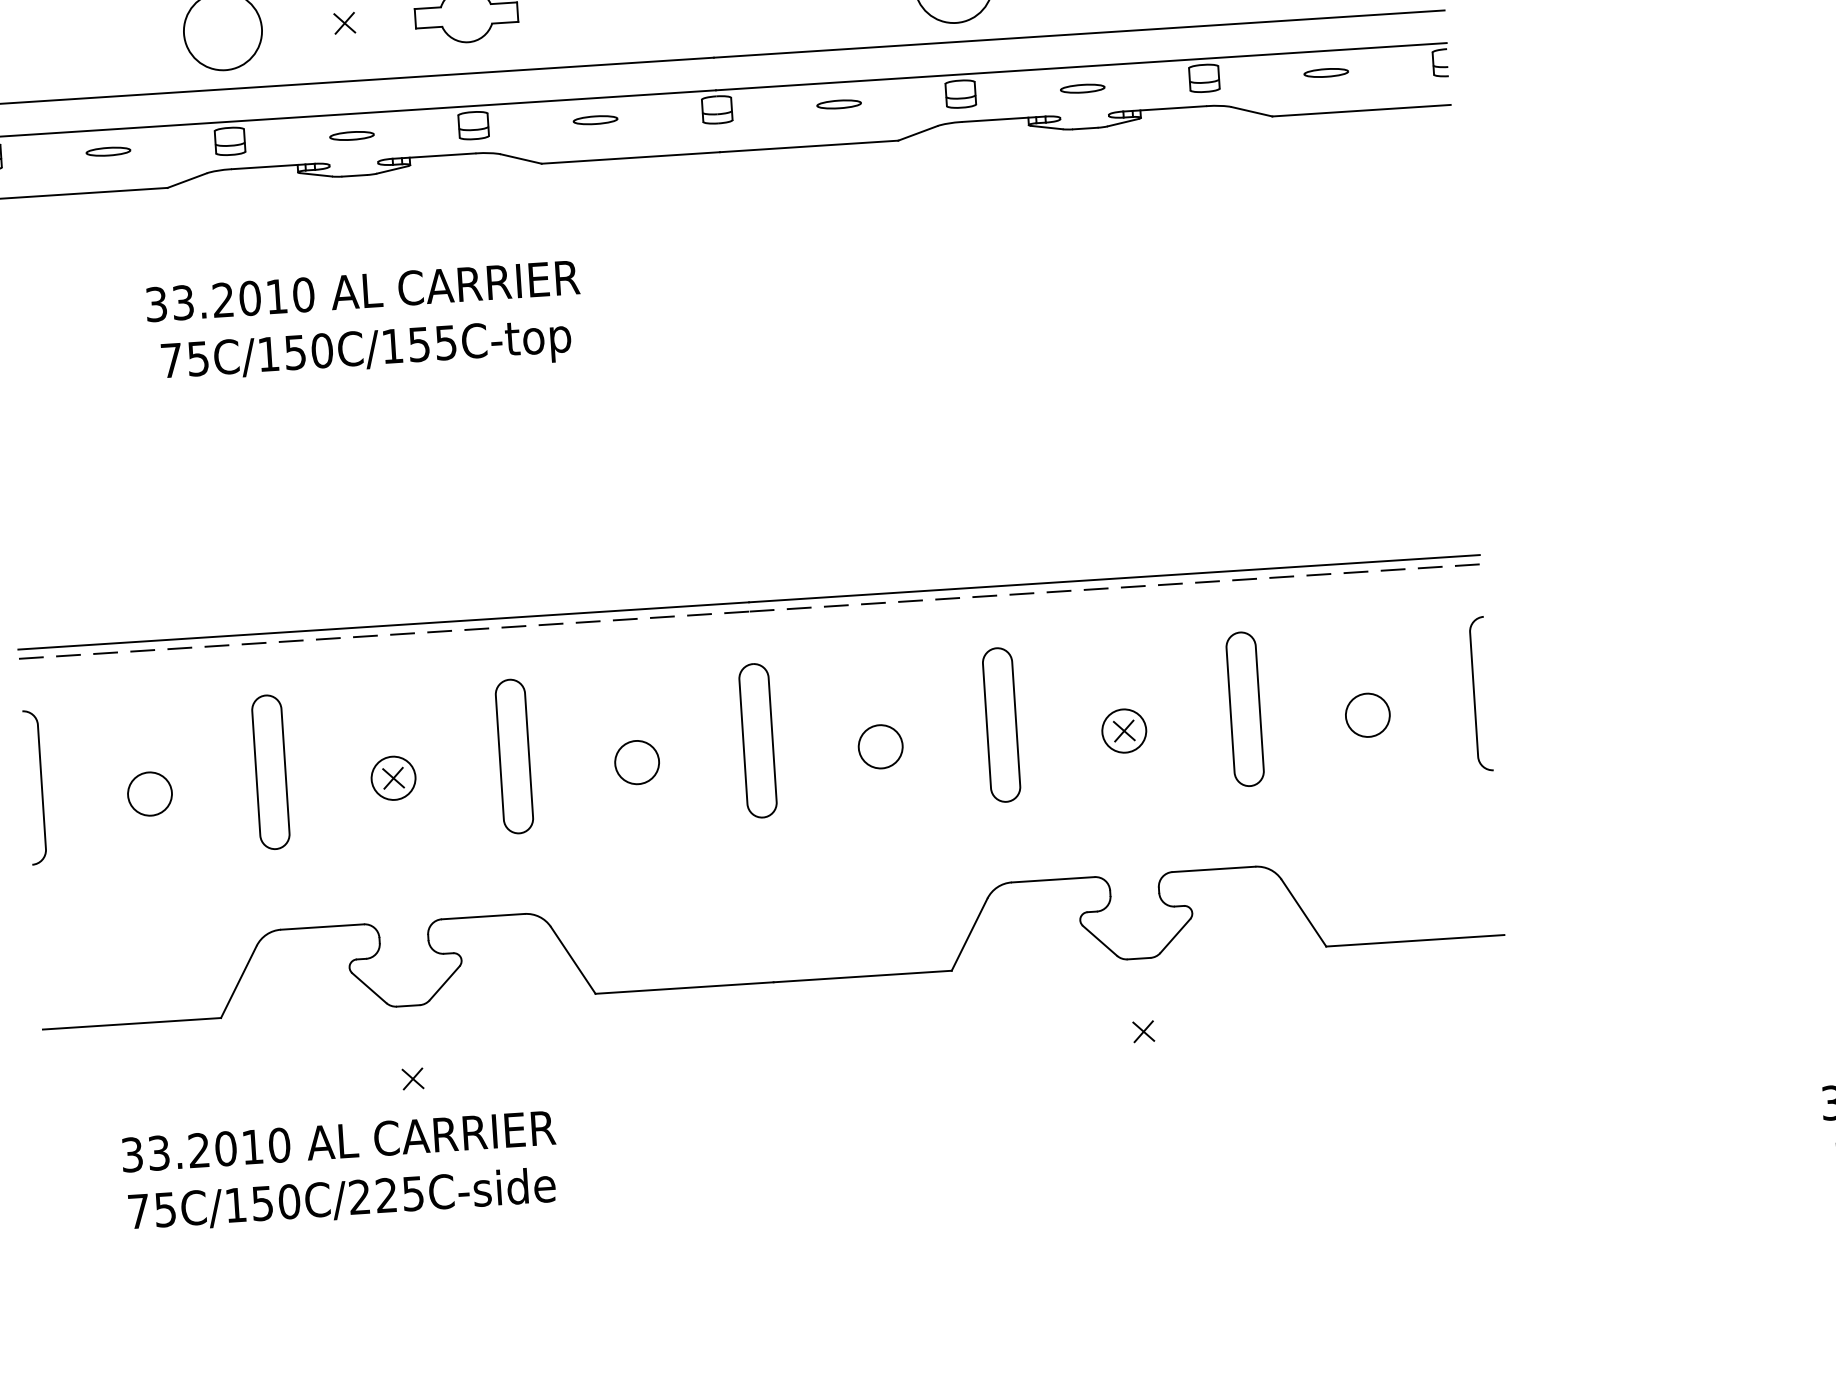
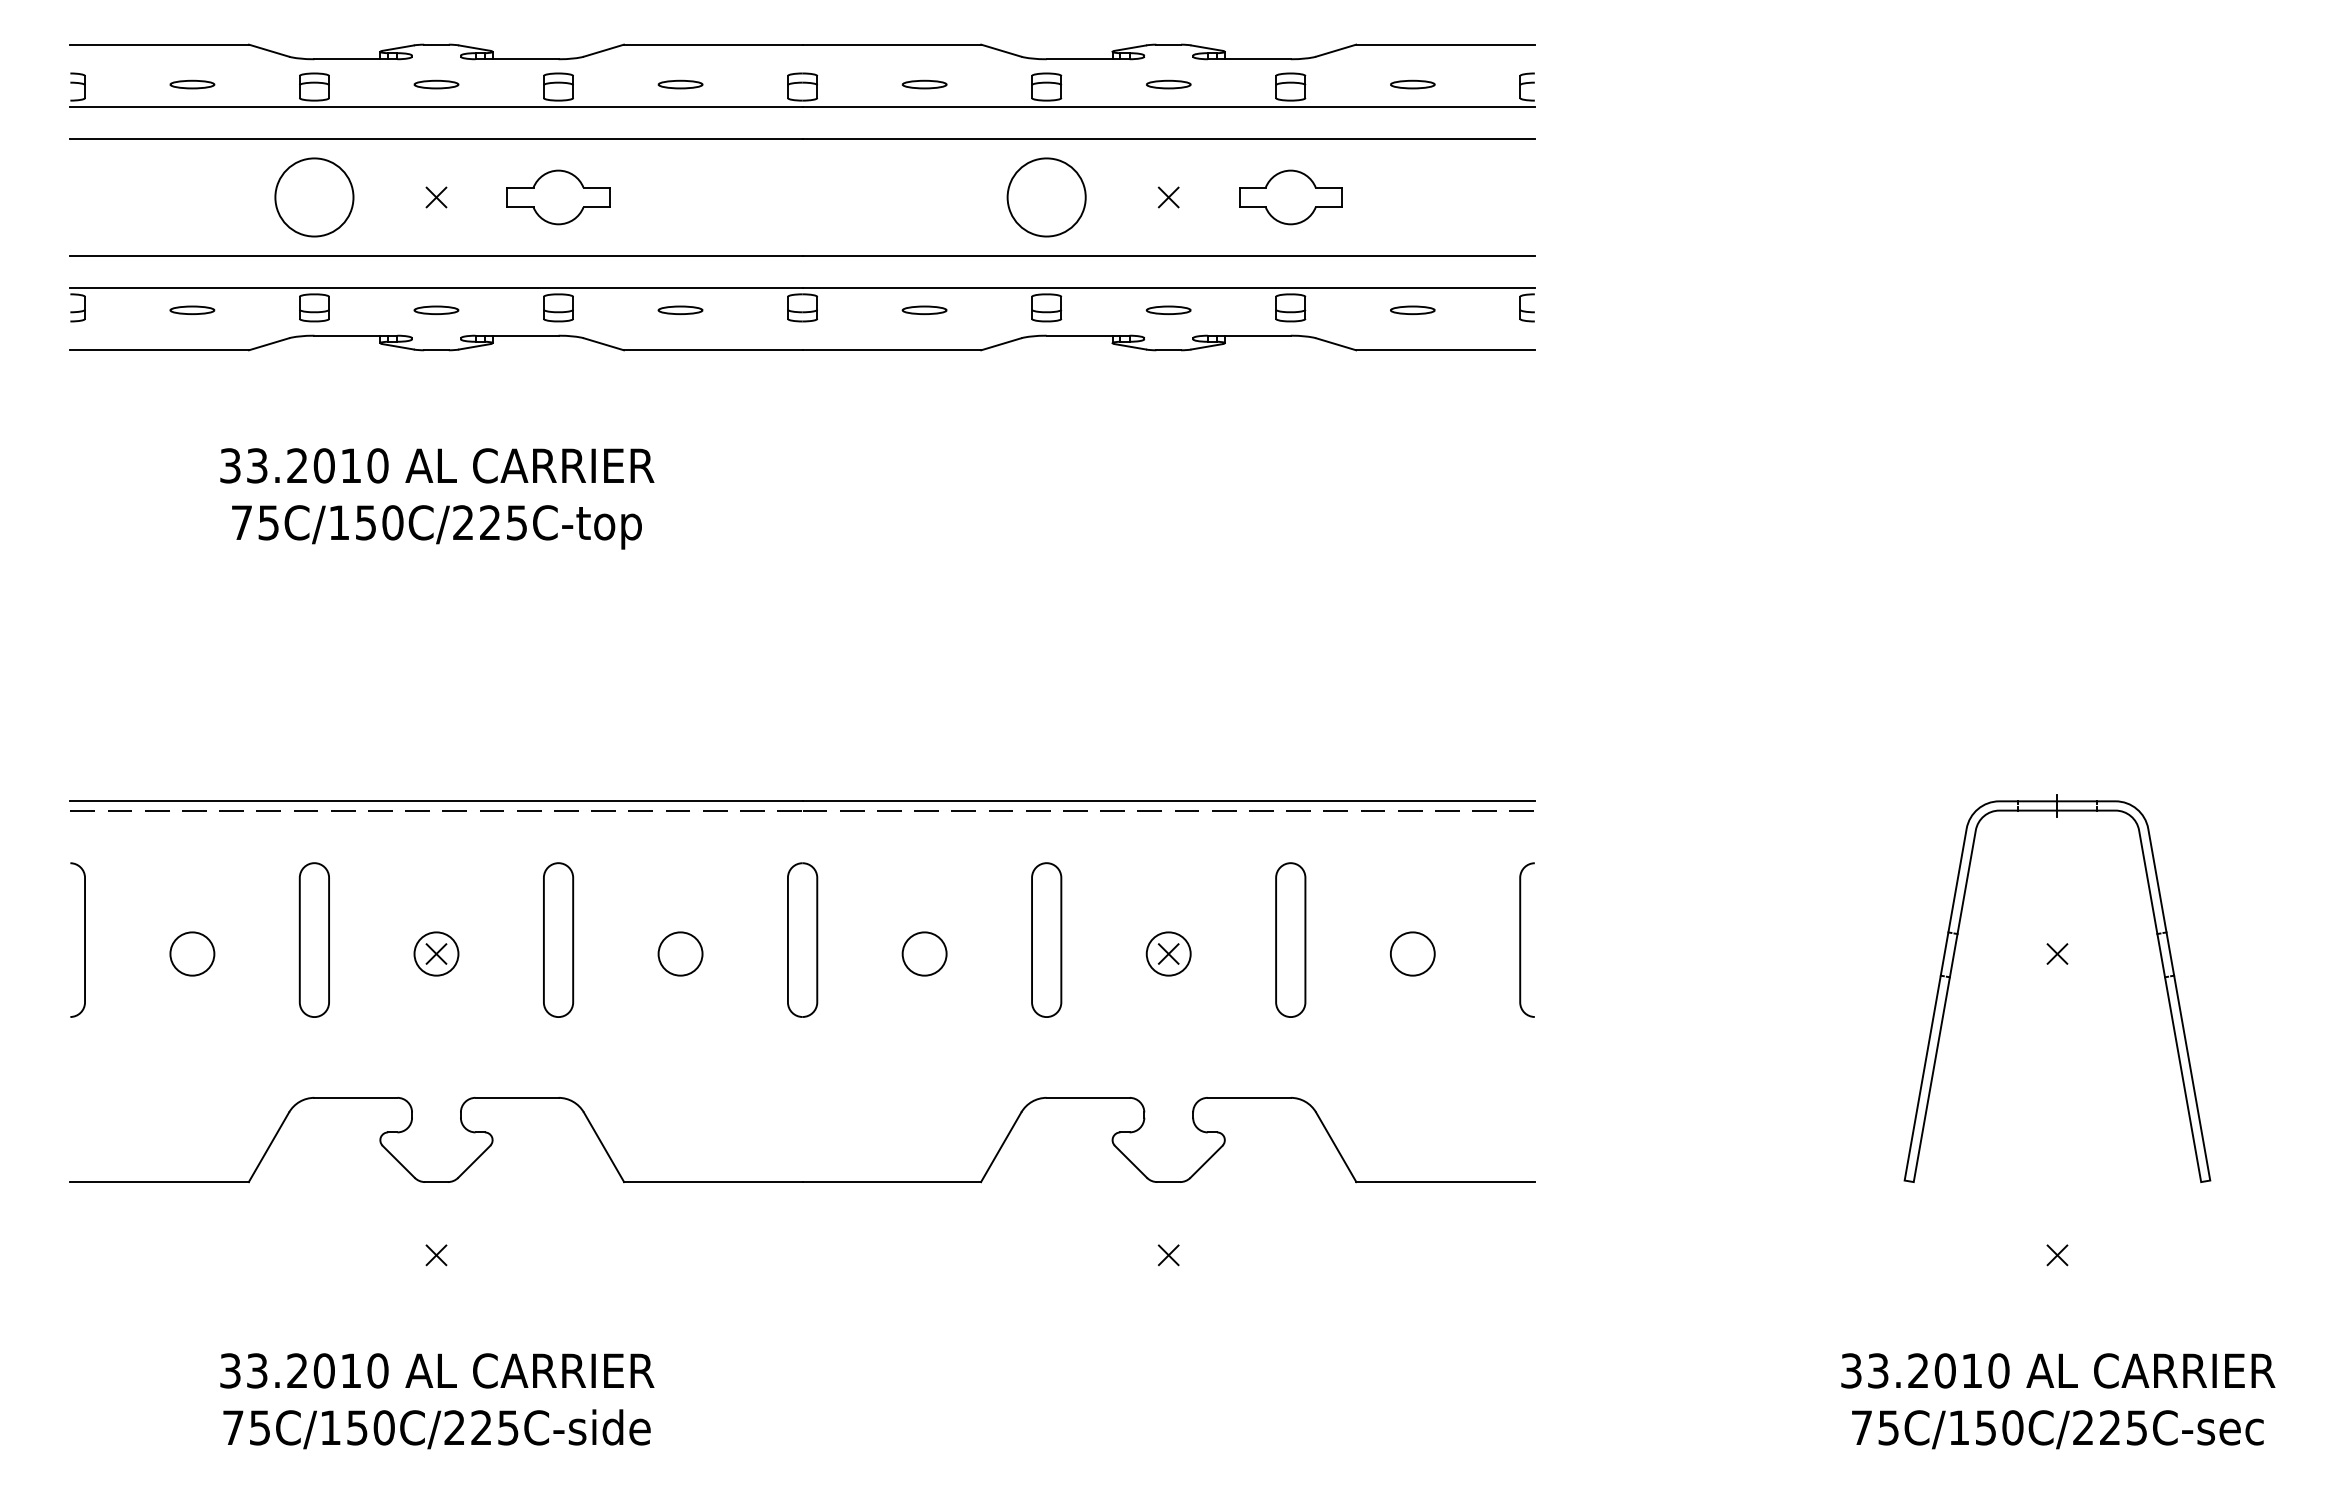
text: (405, 345) -> (476, 522), 75C/150C/155C-top -> 75C/150C/225C-top
text: (340, 1172) -> (437, 1401), moved

